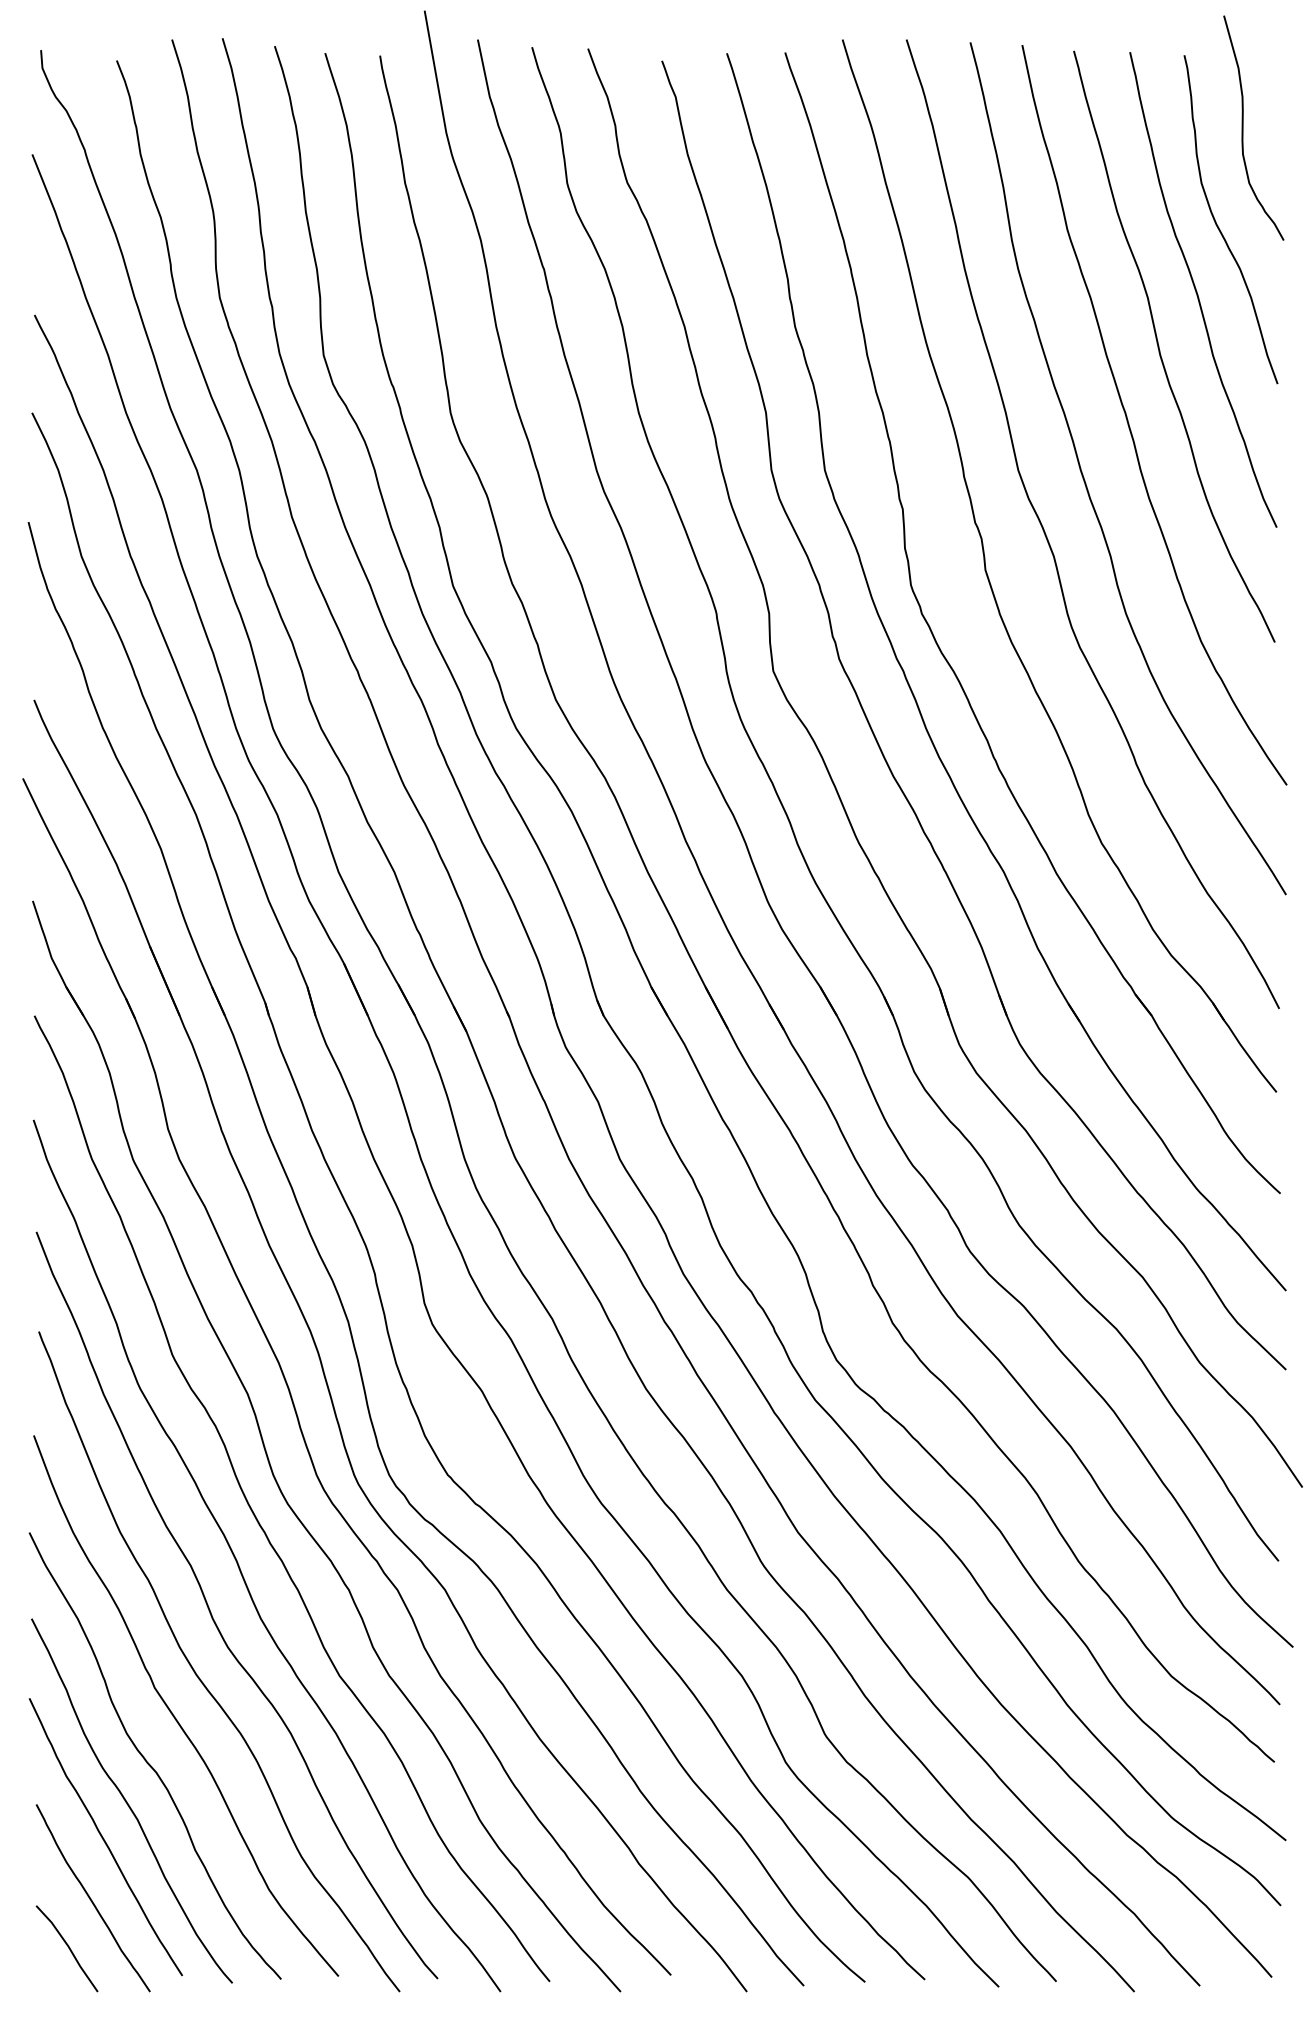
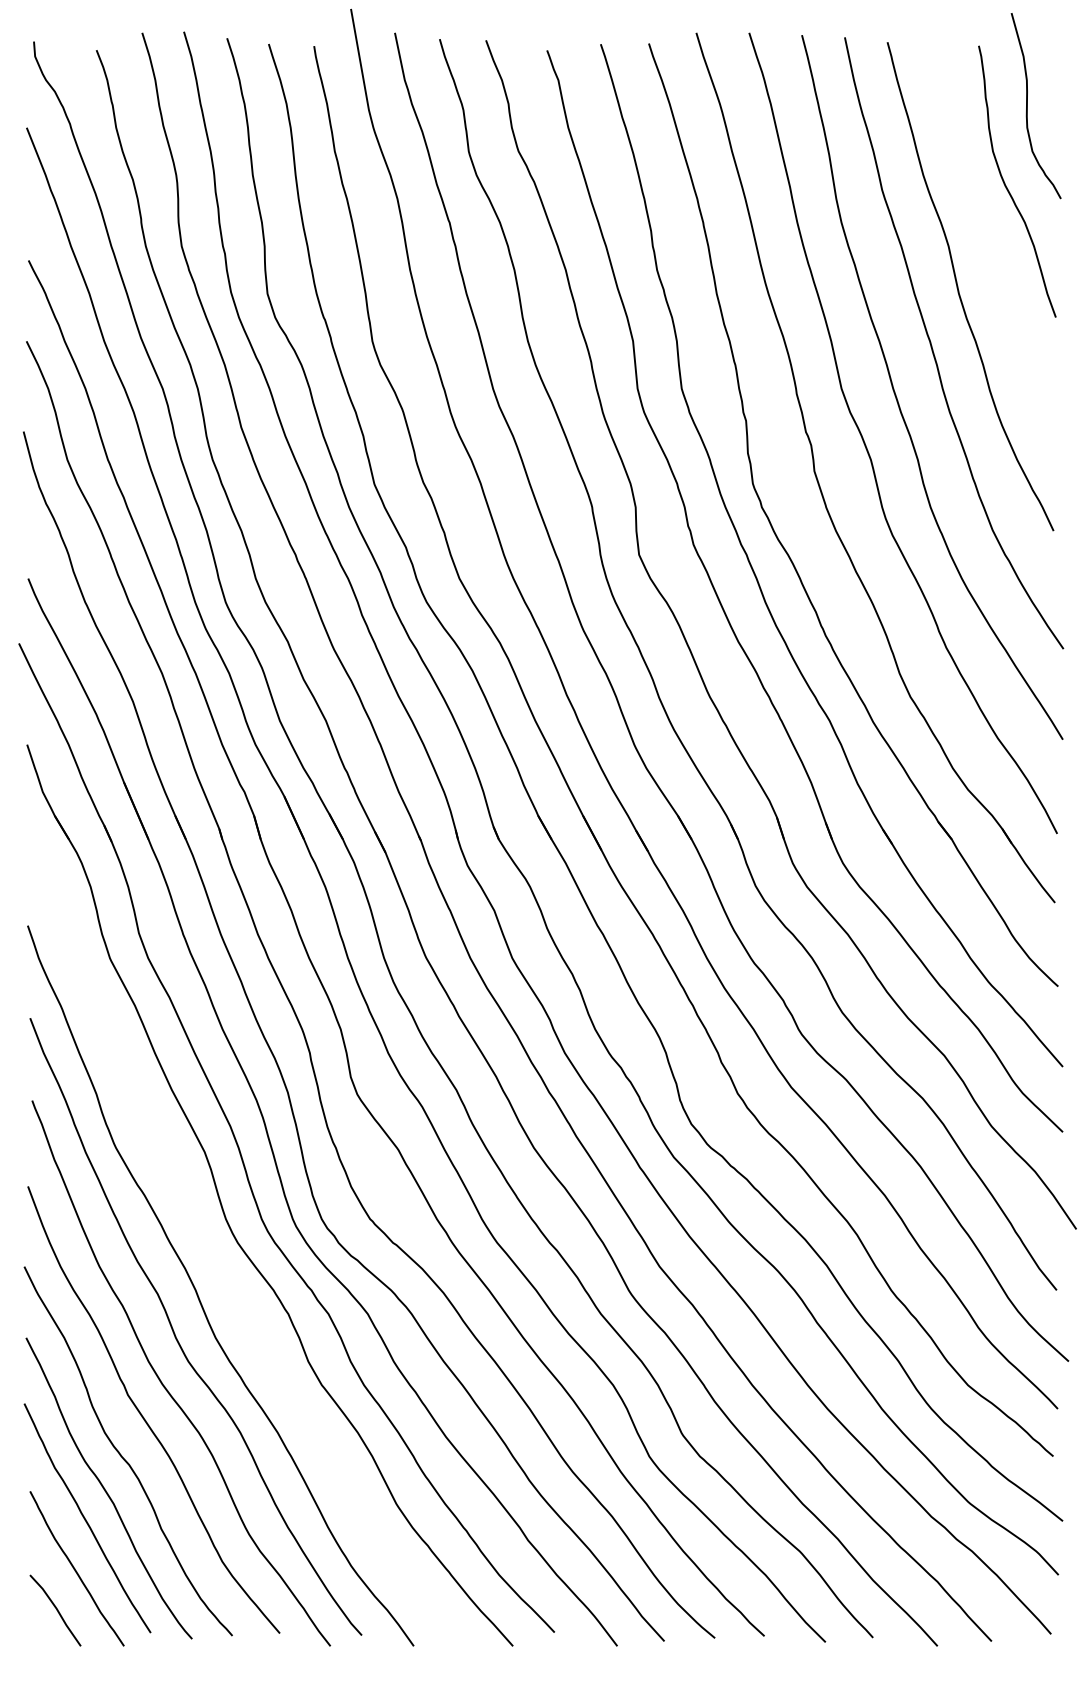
curve: (1197, 291) -> (989, 241), removed
curve: (256, 1516) -> (212, 1253), removed

